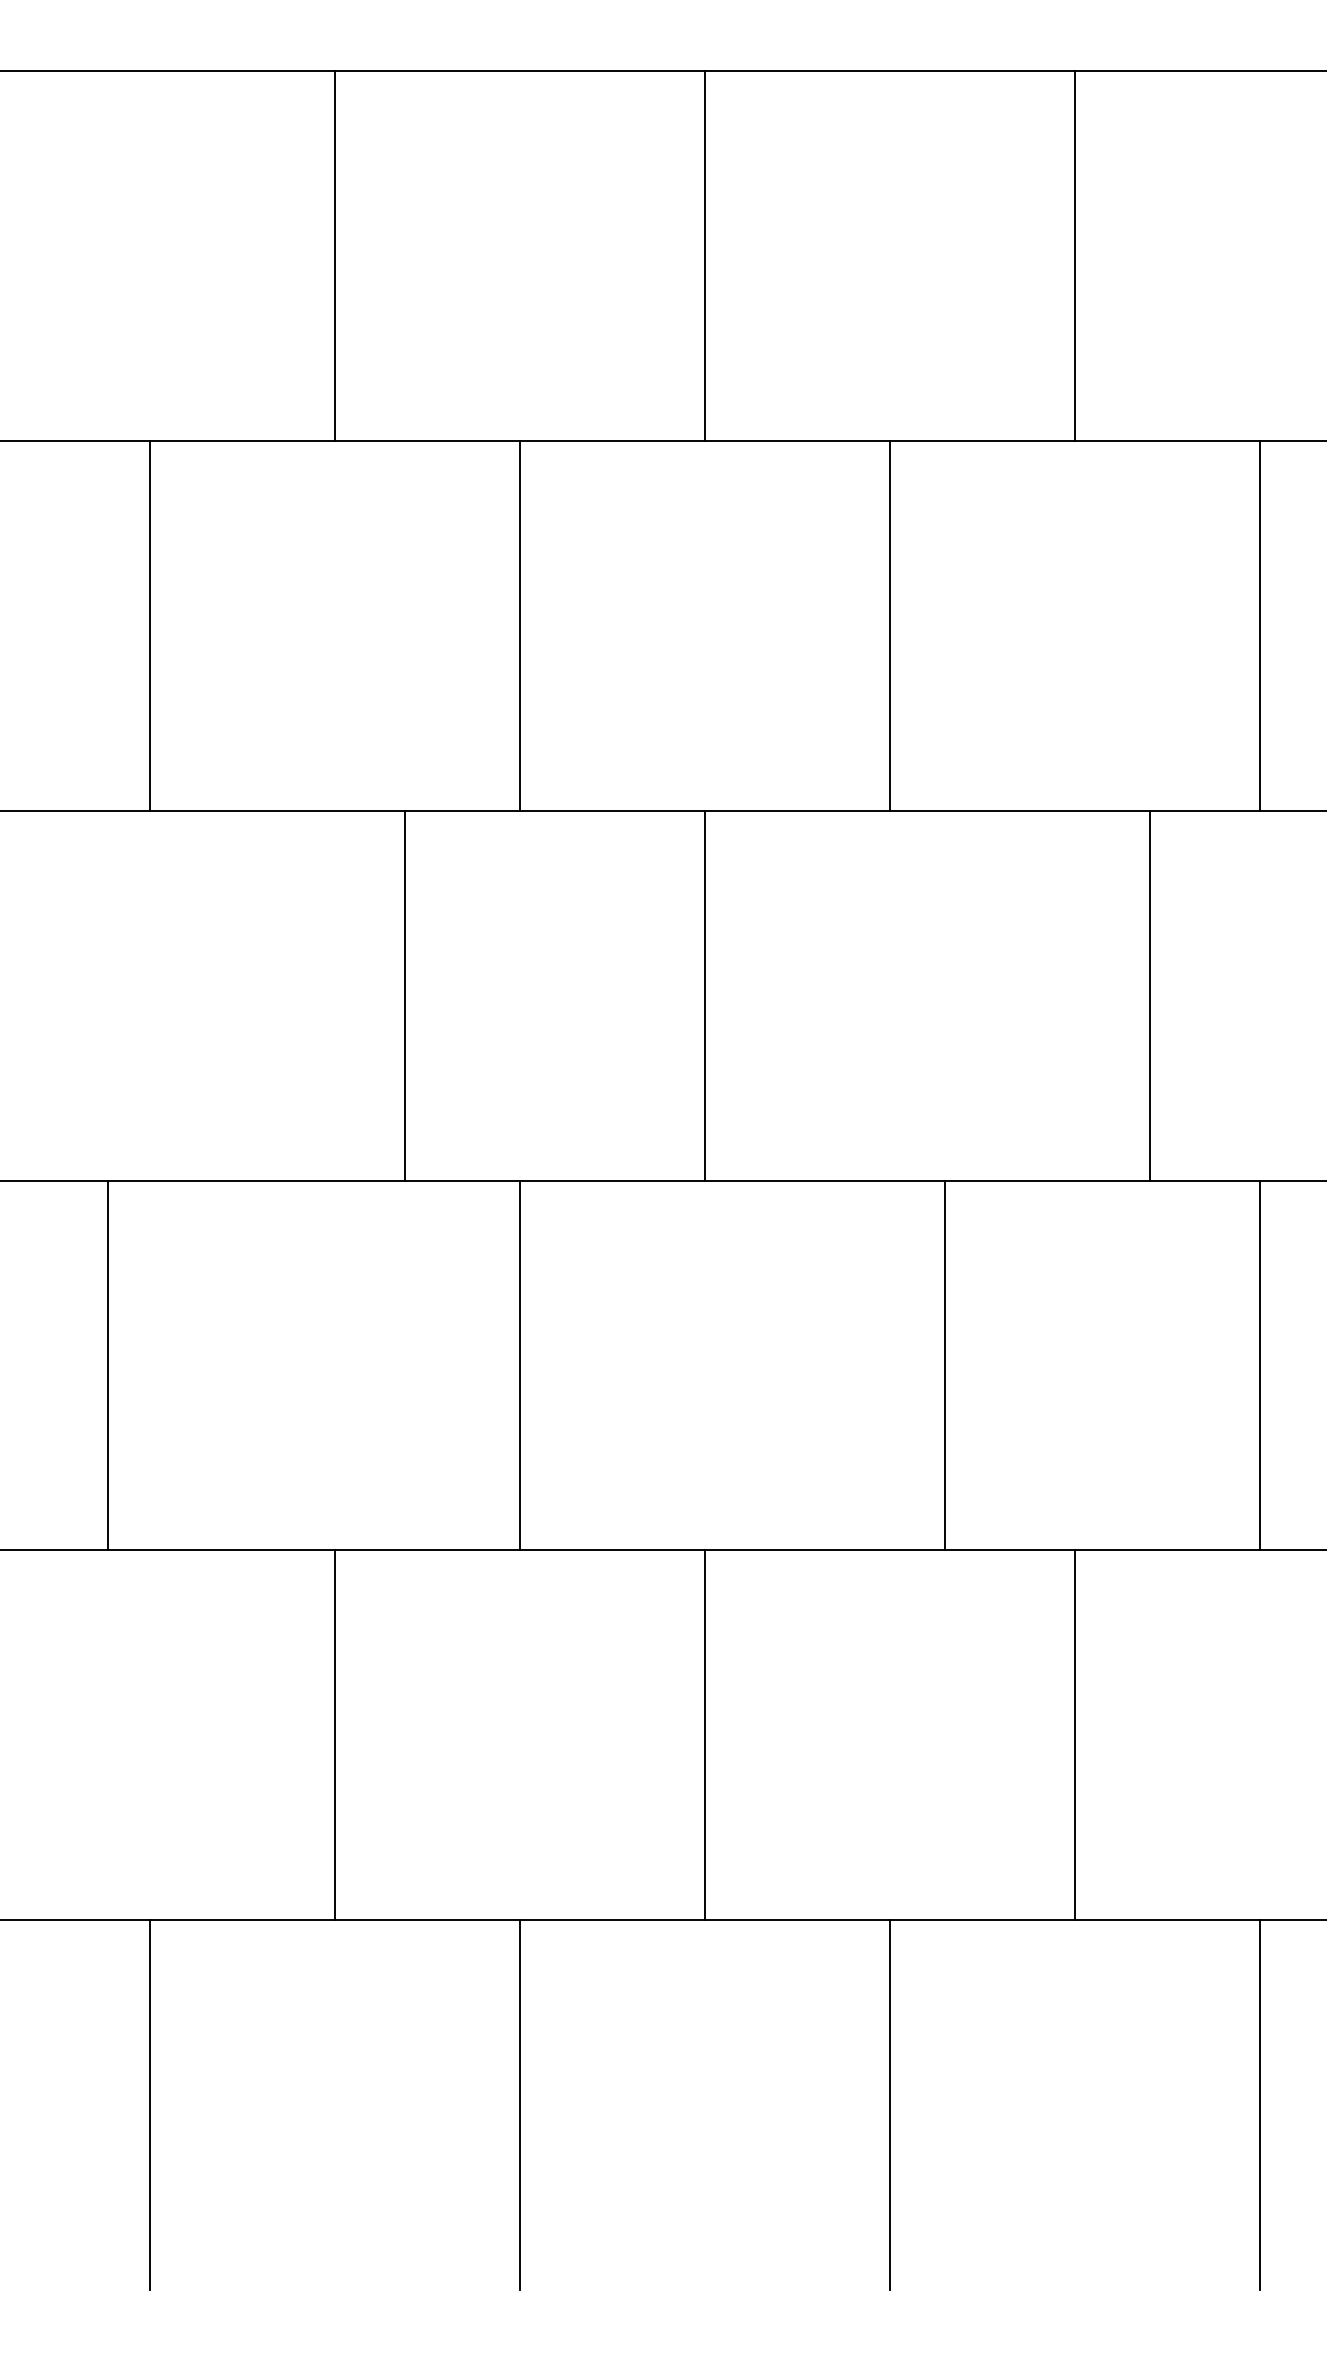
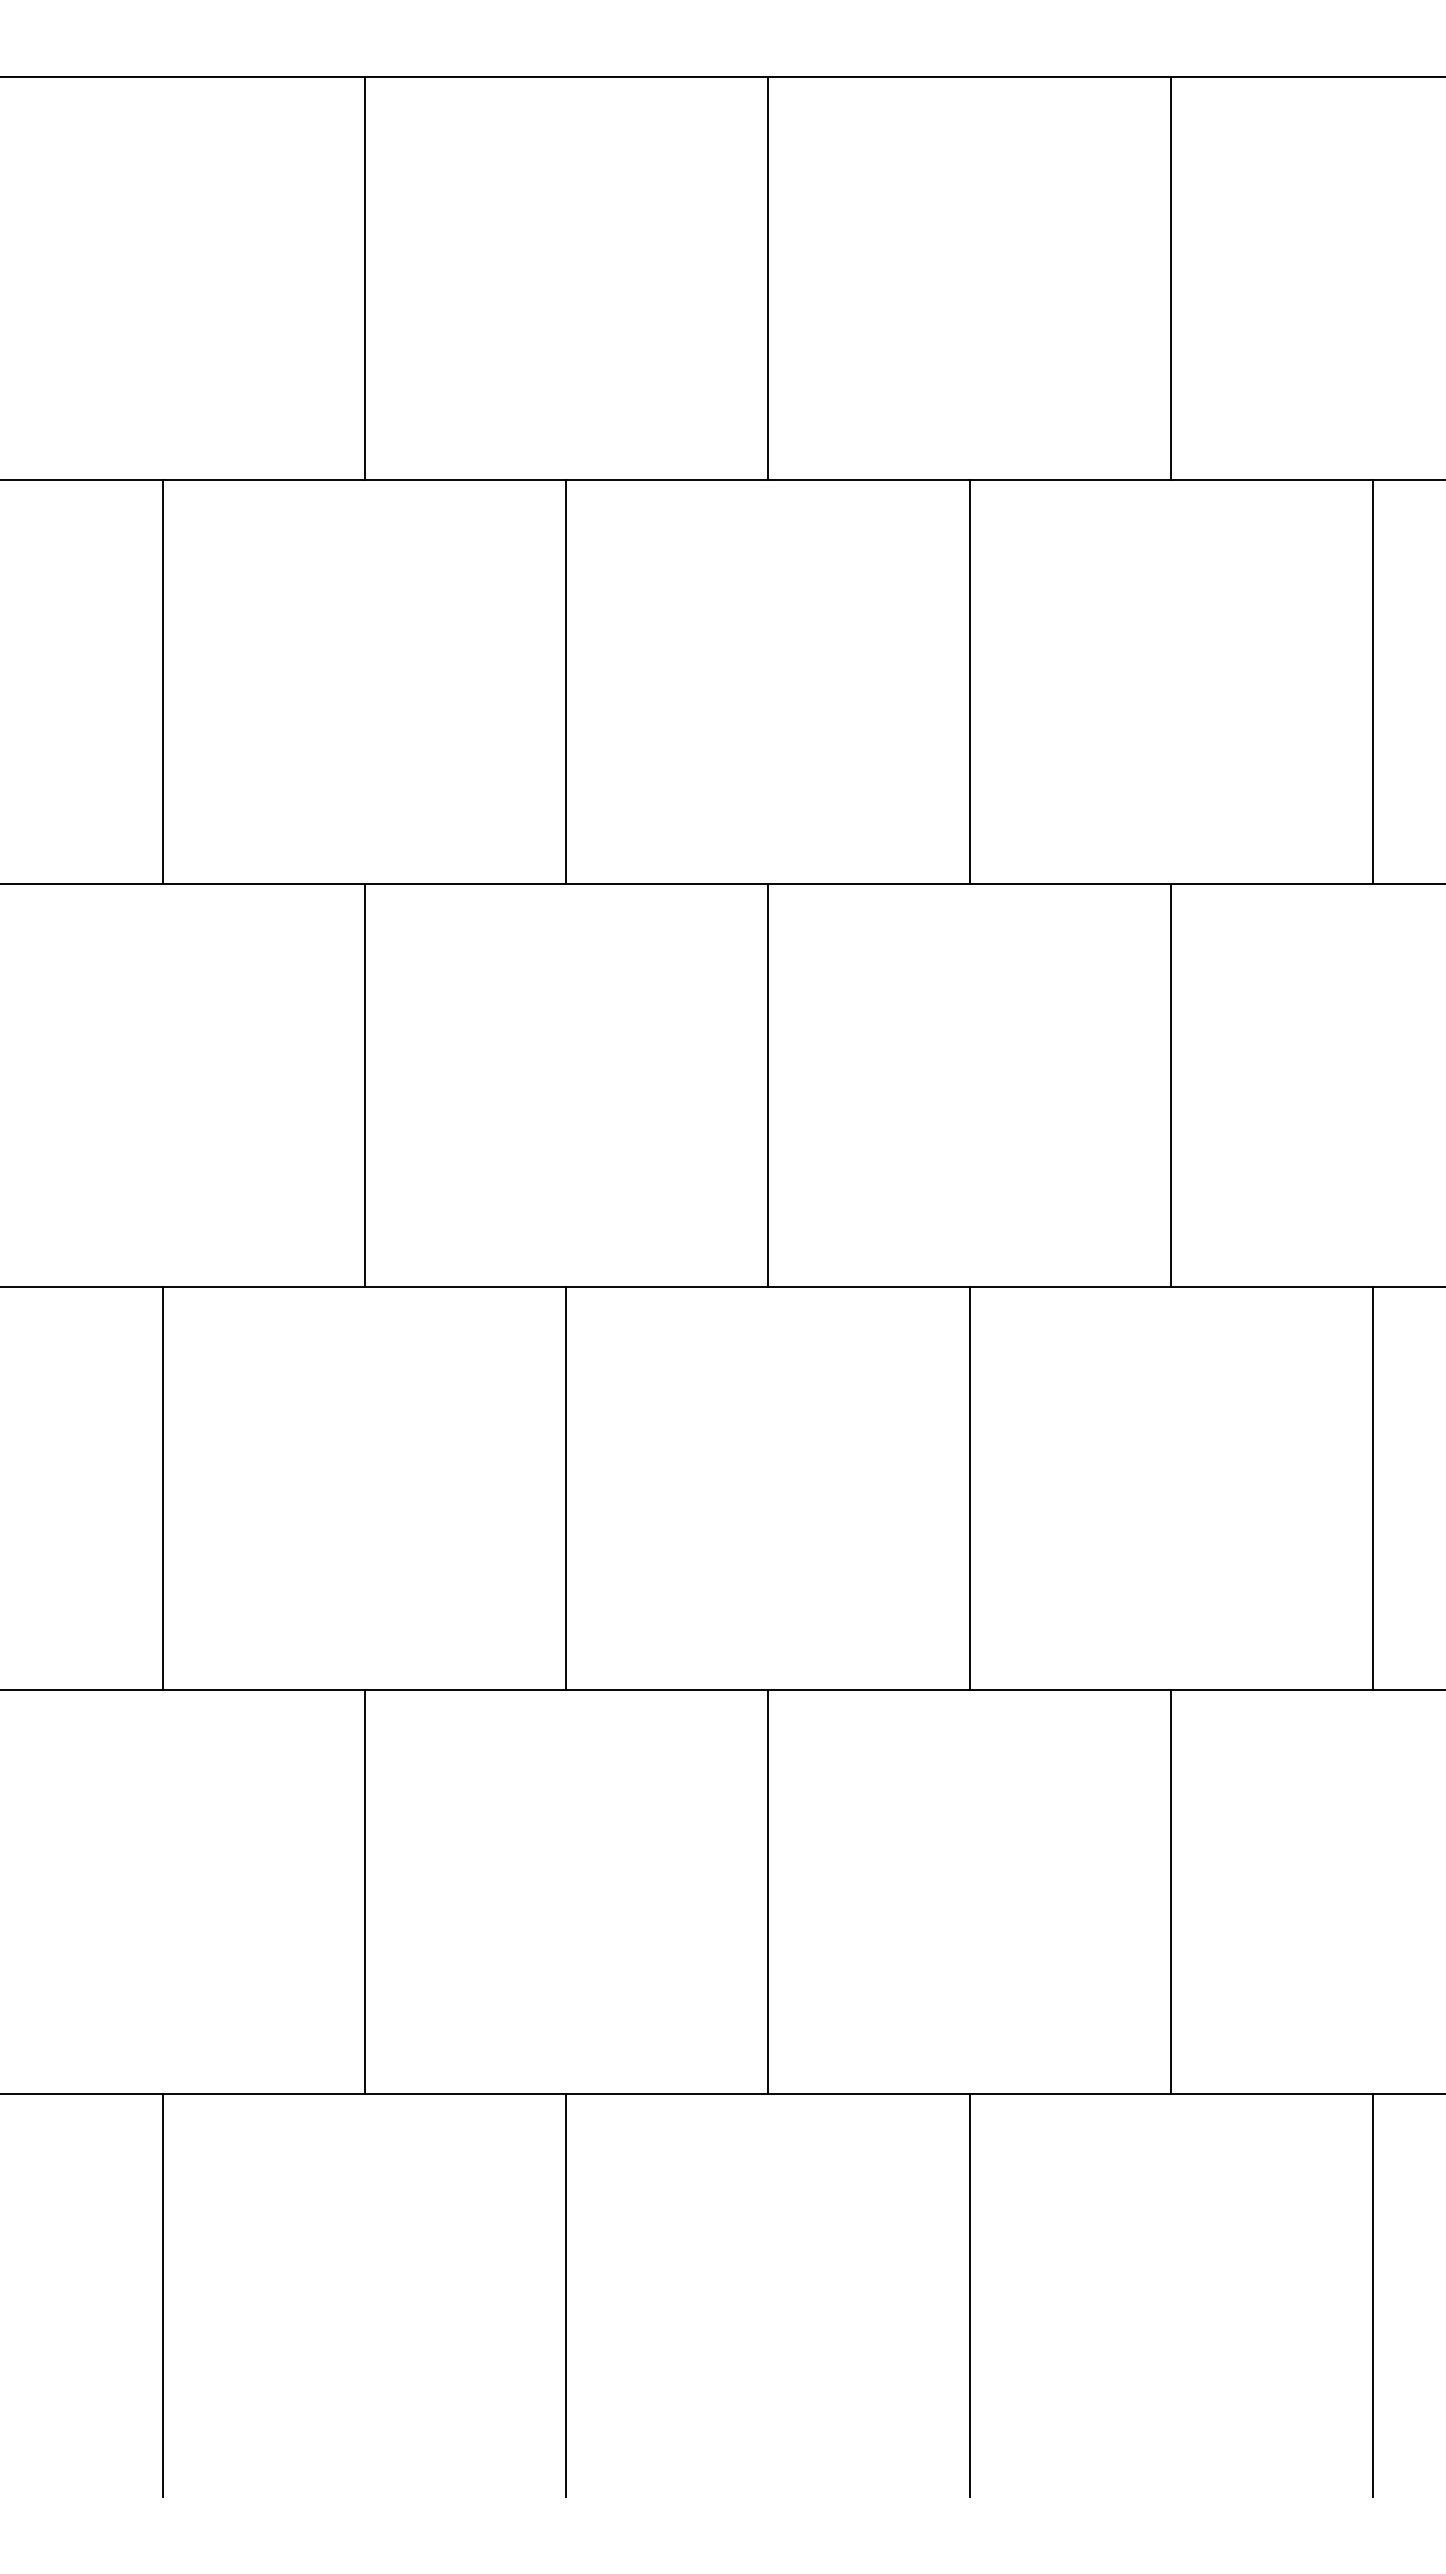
line: (404, 995) -> (364, 1085), moved
line: (1150, 995) -> (1171, 1085), moved
line: (108, 1365) -> (163, 1488), moved
line: (944, 1365) -> (969, 1488), moved

